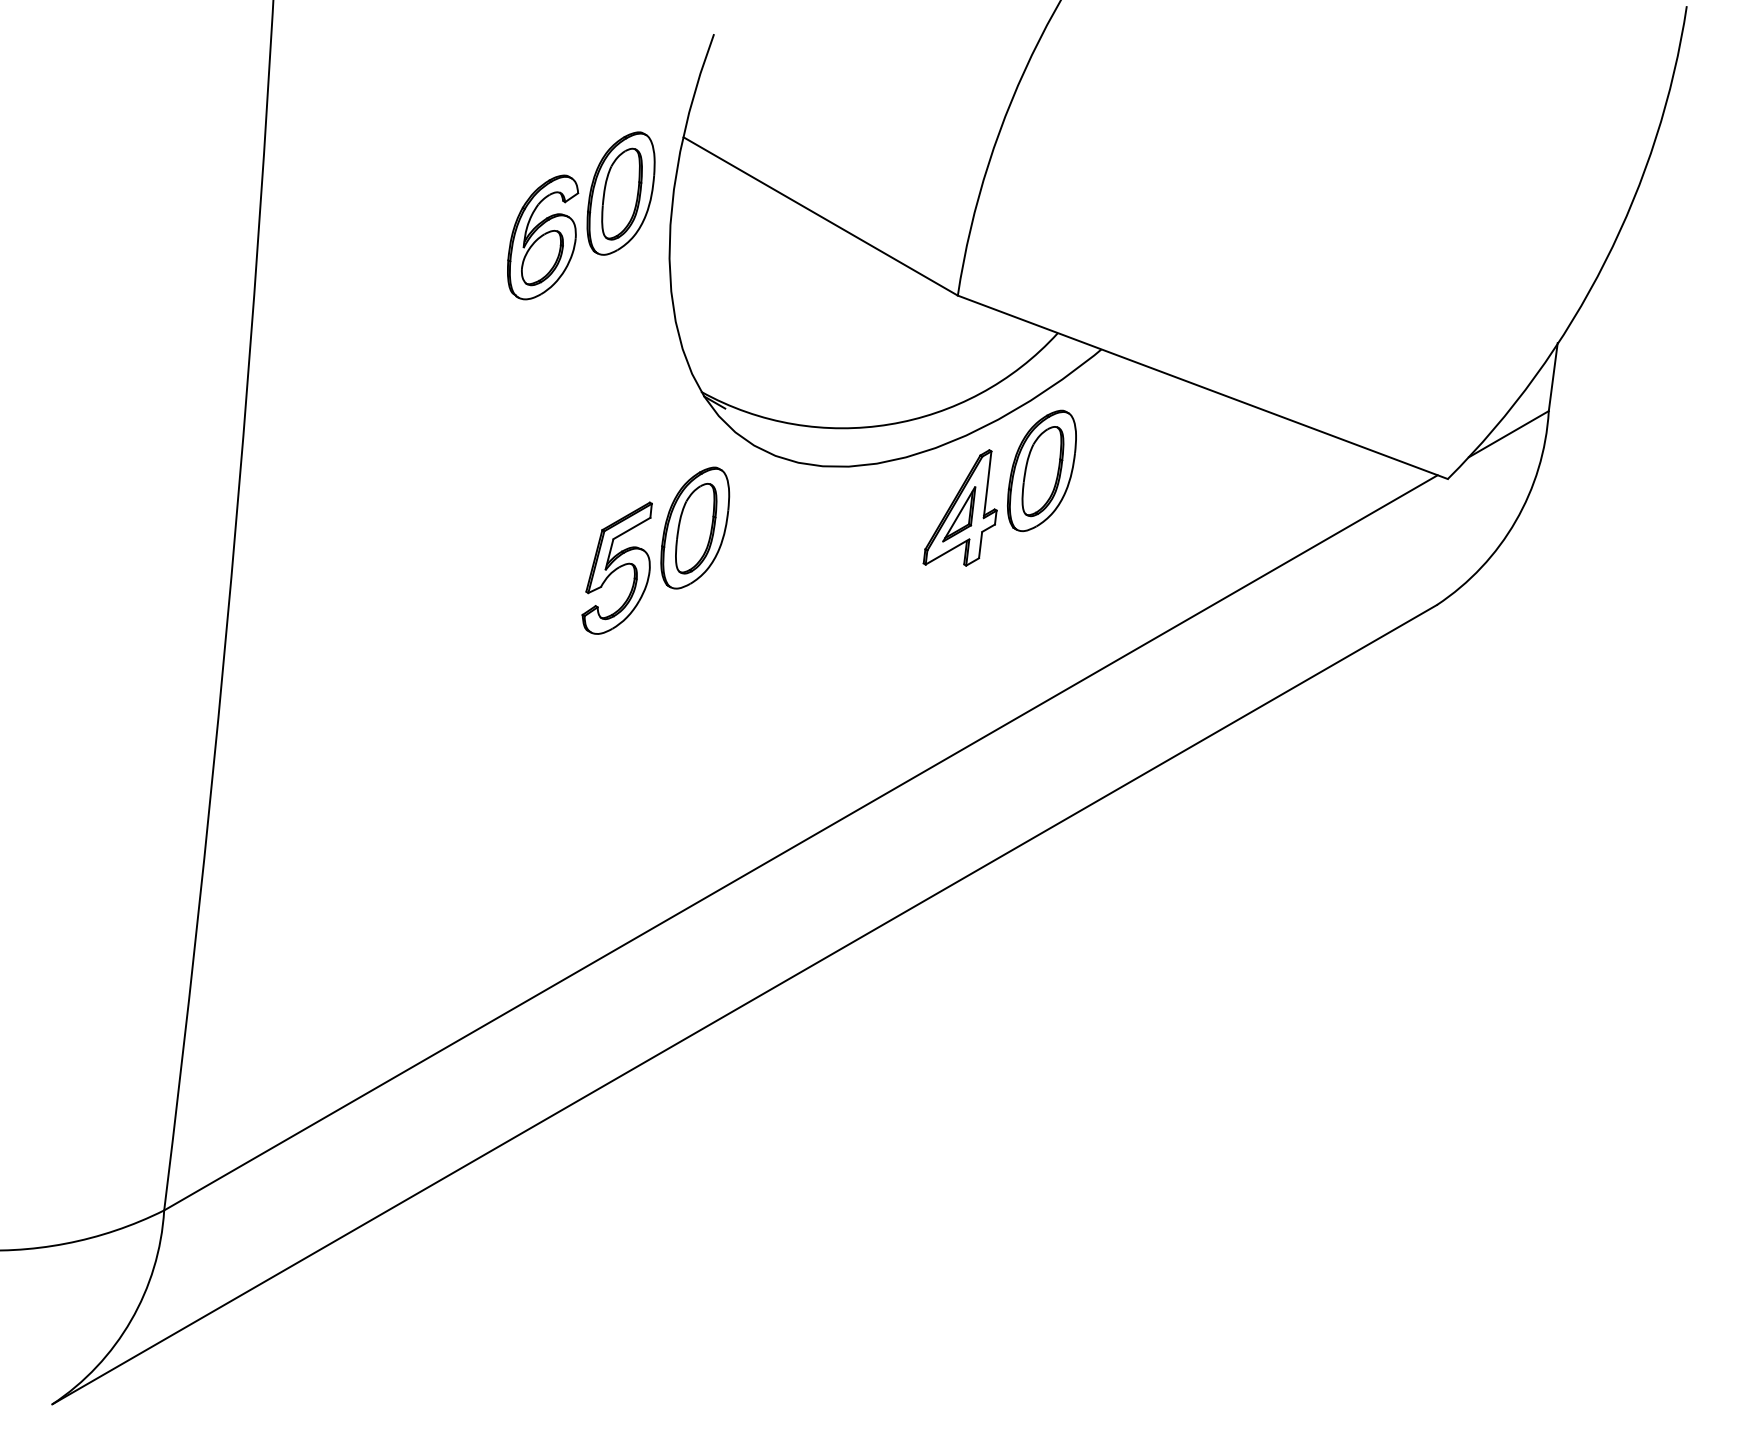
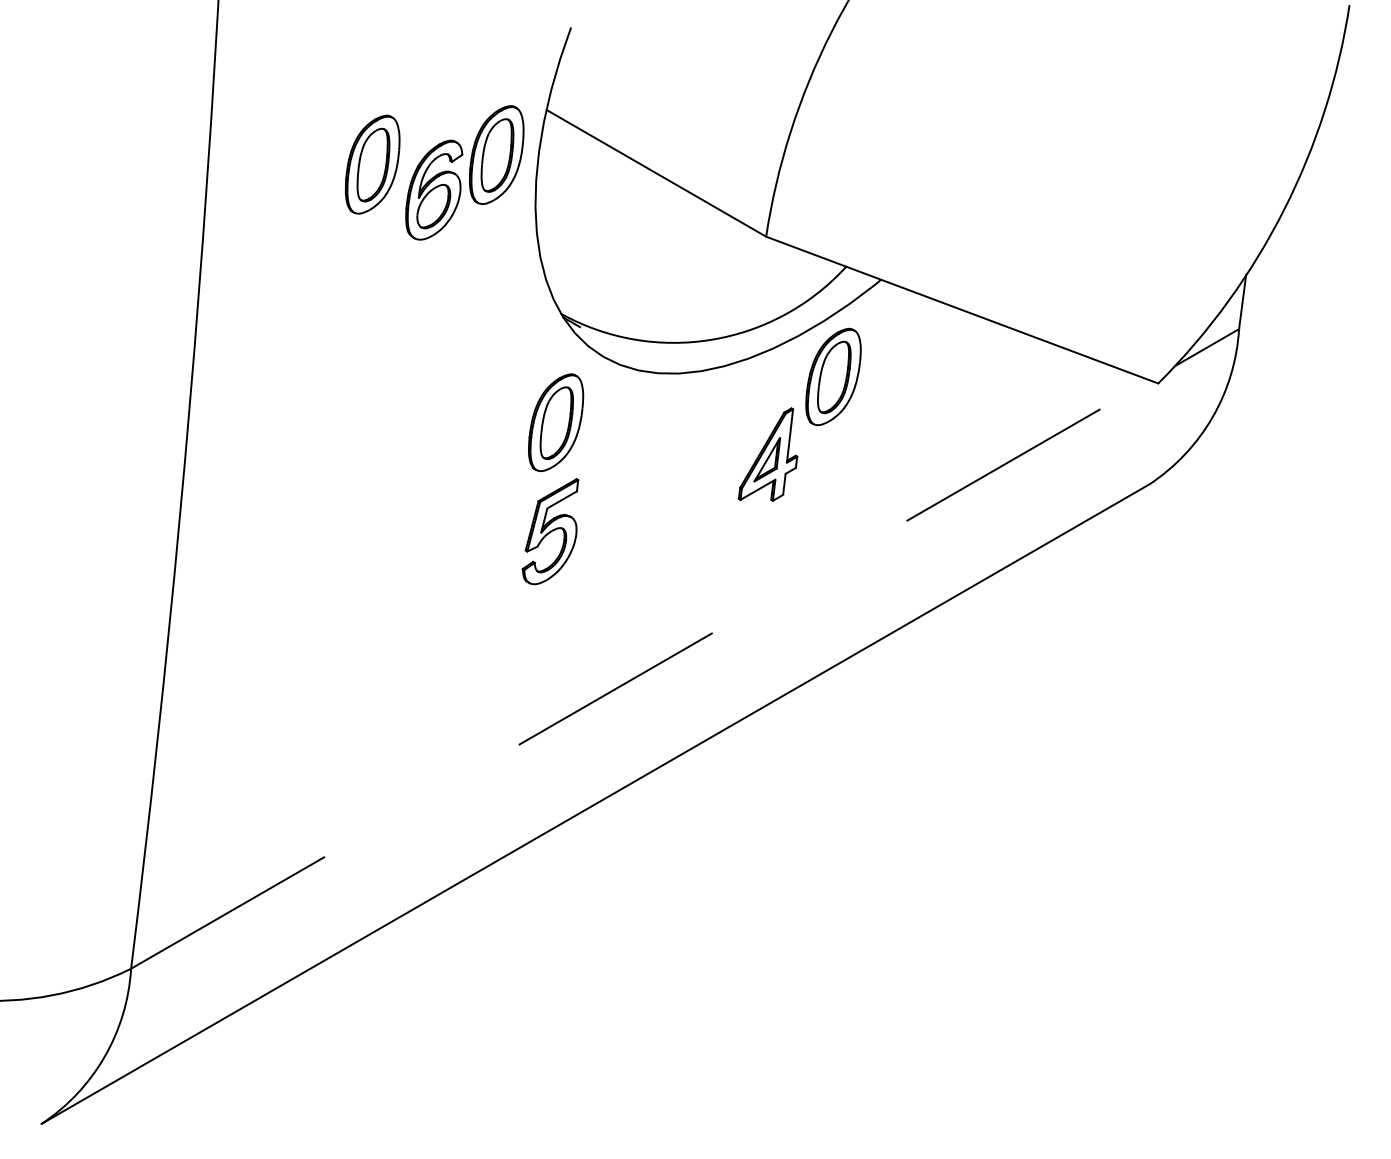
part: (465, 205) -> (372, 164), added
part: (959, 507) -> (767, 454), moved
part: (616, 567) -> (549, 531), moved
line: (801, 842) -> (641, 674), solid -> dashed

